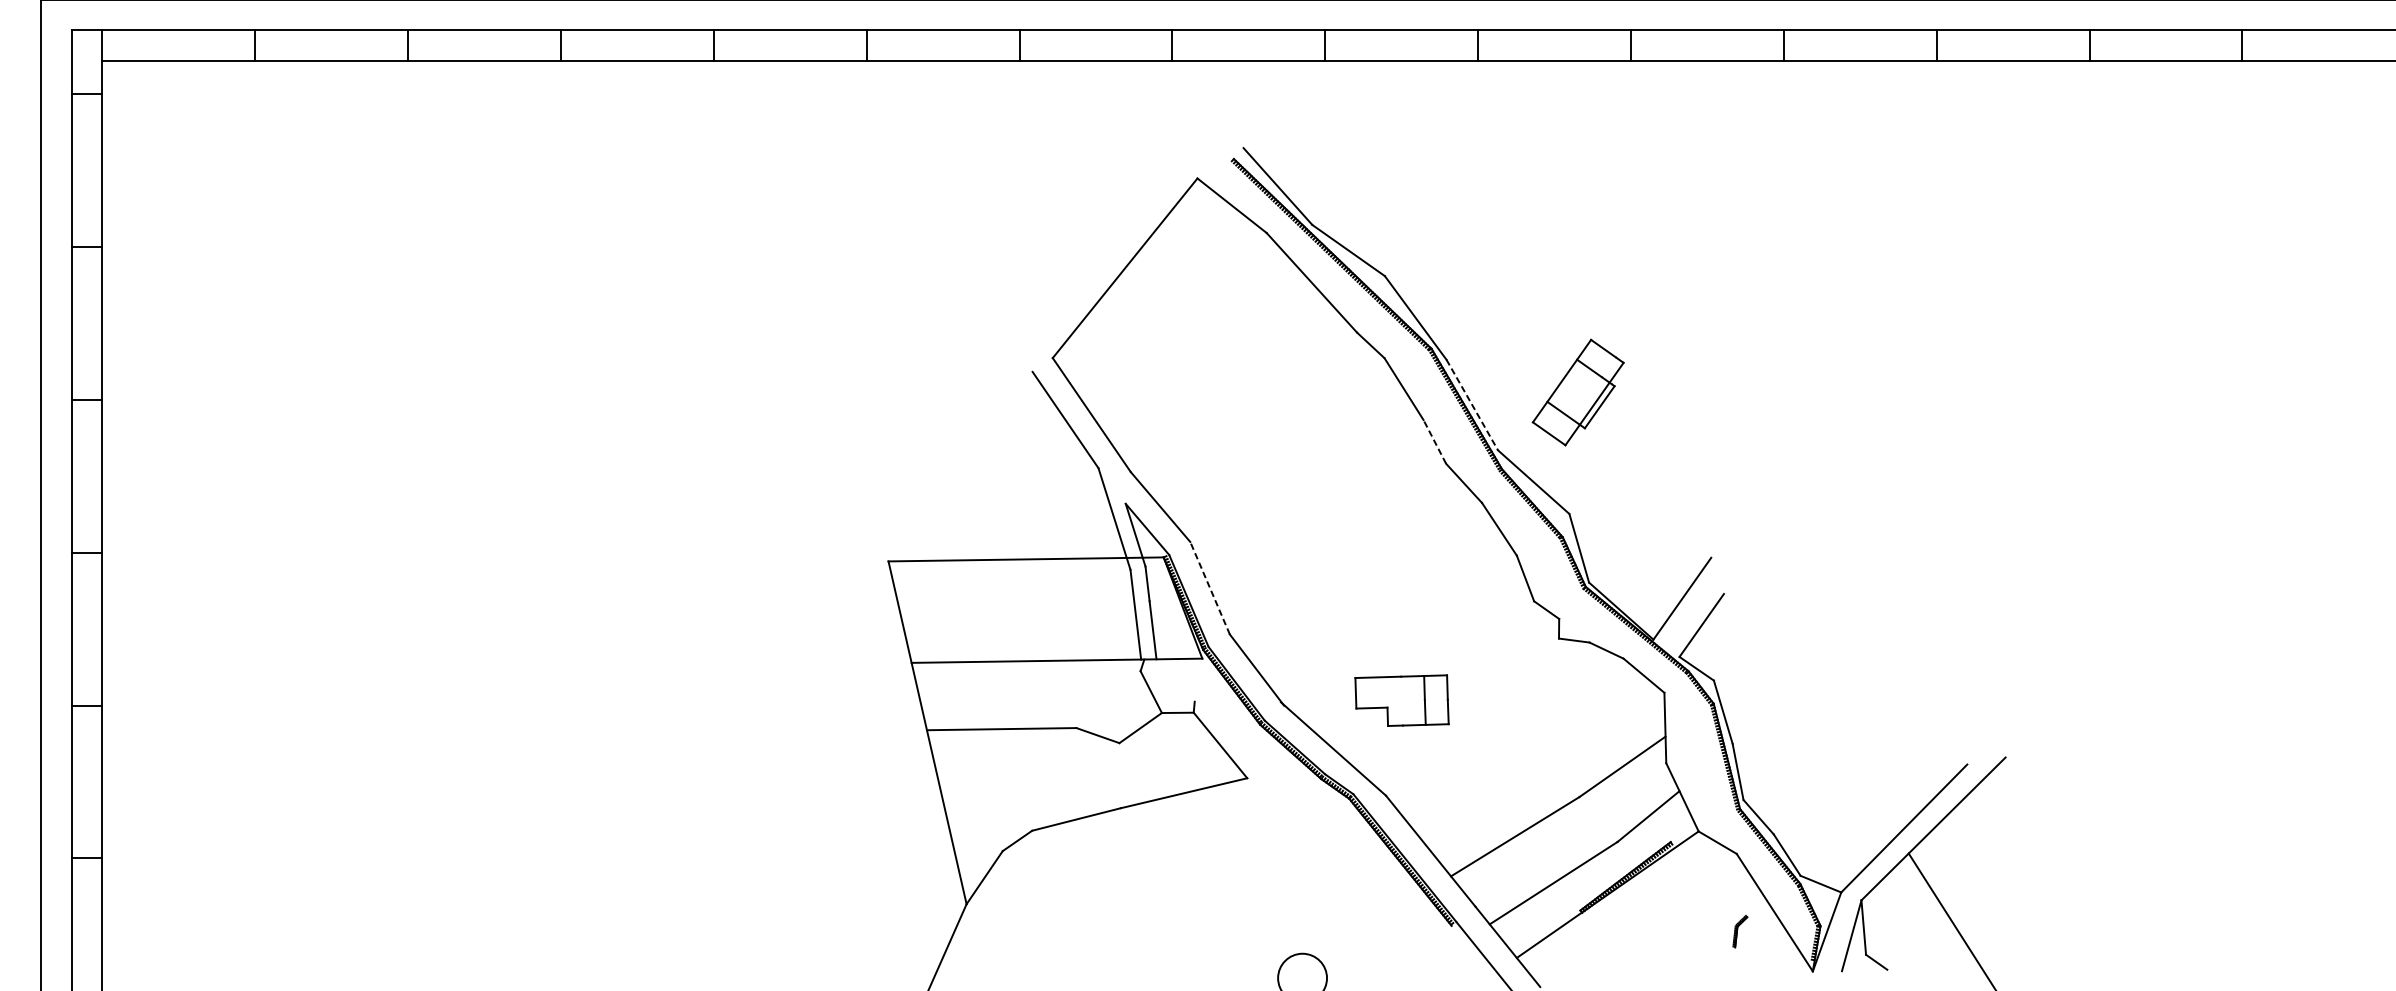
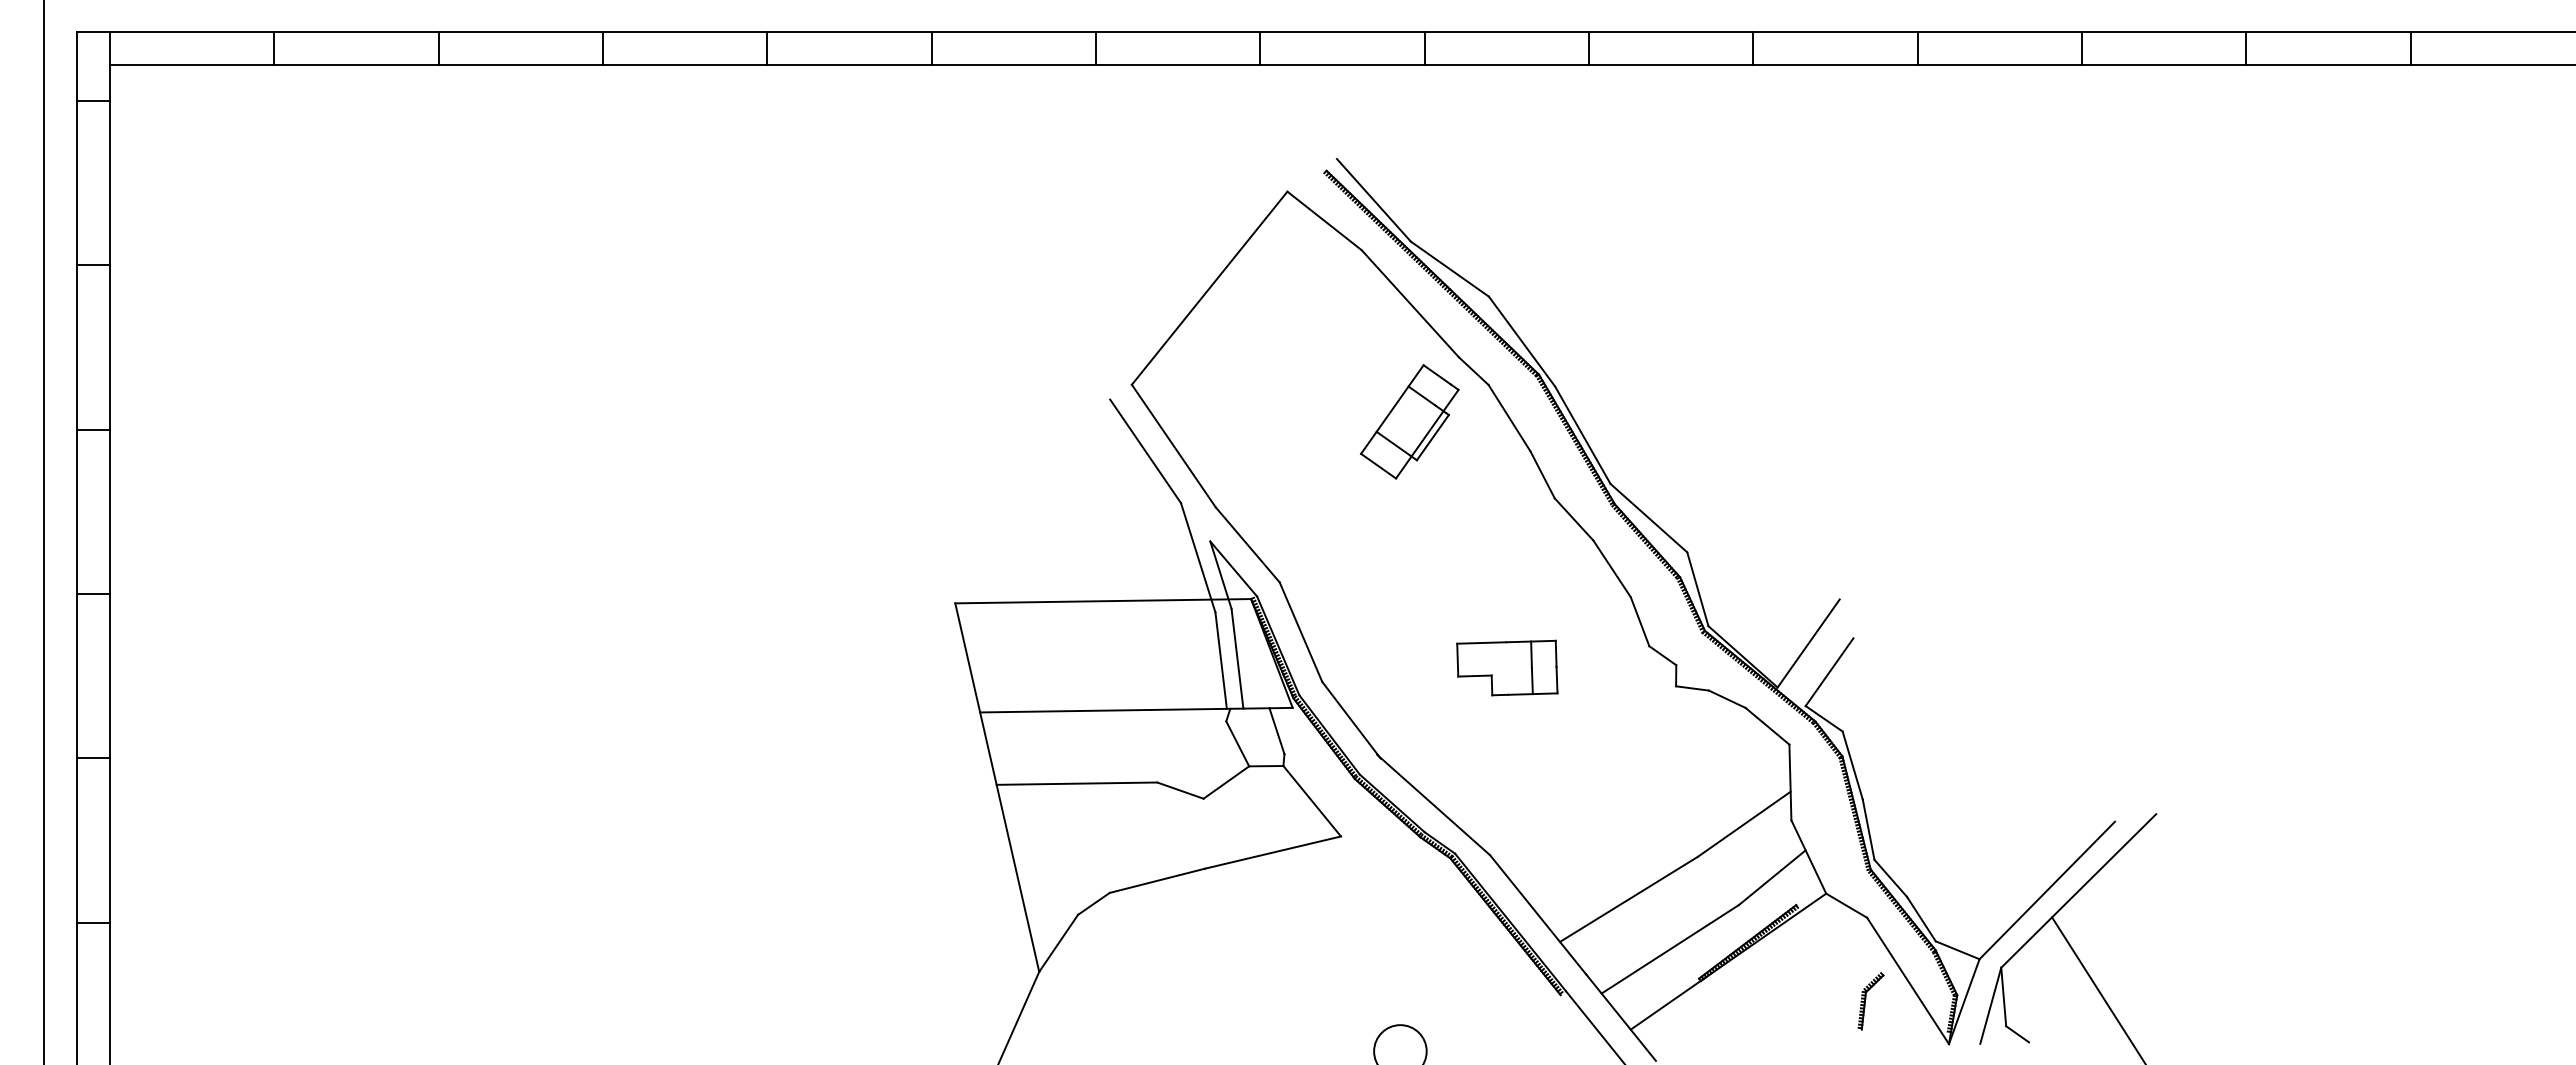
part: (1577, 392) -> (1409, 421), moved
line: (1472, 405) -> (1583, 435), dashed -> solid
line: (1434, 441) -> (1542, 474), dashed -> solid
line: (1209, 587) -> (1300, 631), dashed -> solid
line: (1187, 680) -> (1276, 731), added
part: (1402, 700) -> (1507, 667), moved
part: (1739, 931) -> (1870, 1001), size x1.67

